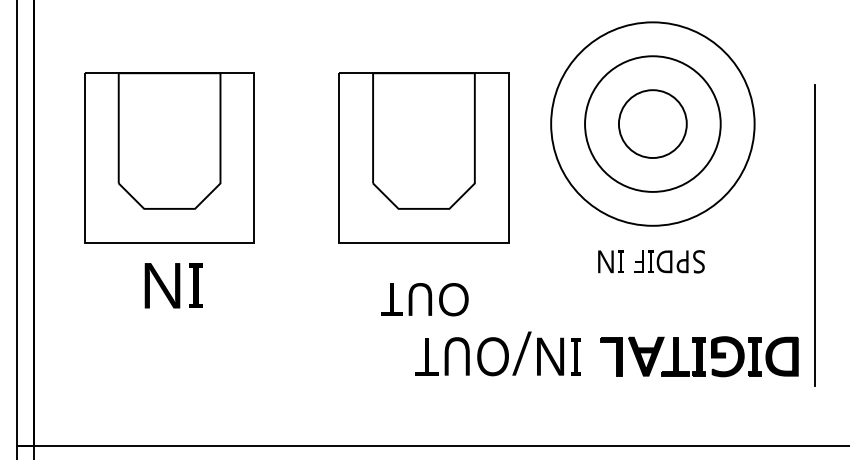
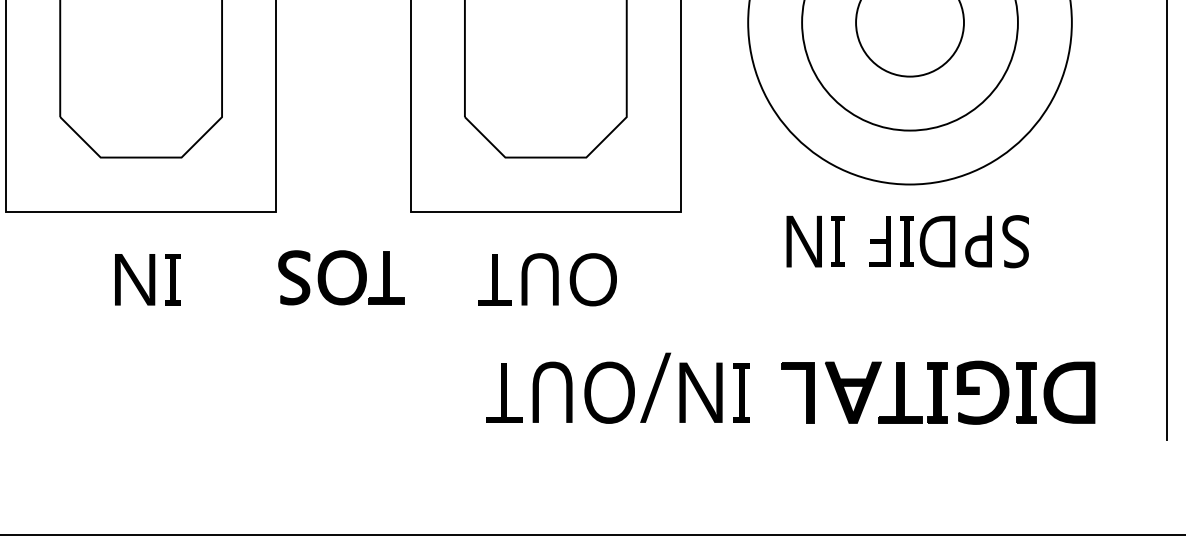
part: (651, 261) -> (907, 241), size x1.43
part: (295, 284) -> (341, 277), added
part: (173, 285) -> (147, 279), size x0.71
part: (424, 299) -> (546, 279), moved
part: (616, 354) -> (806, 389), moved

